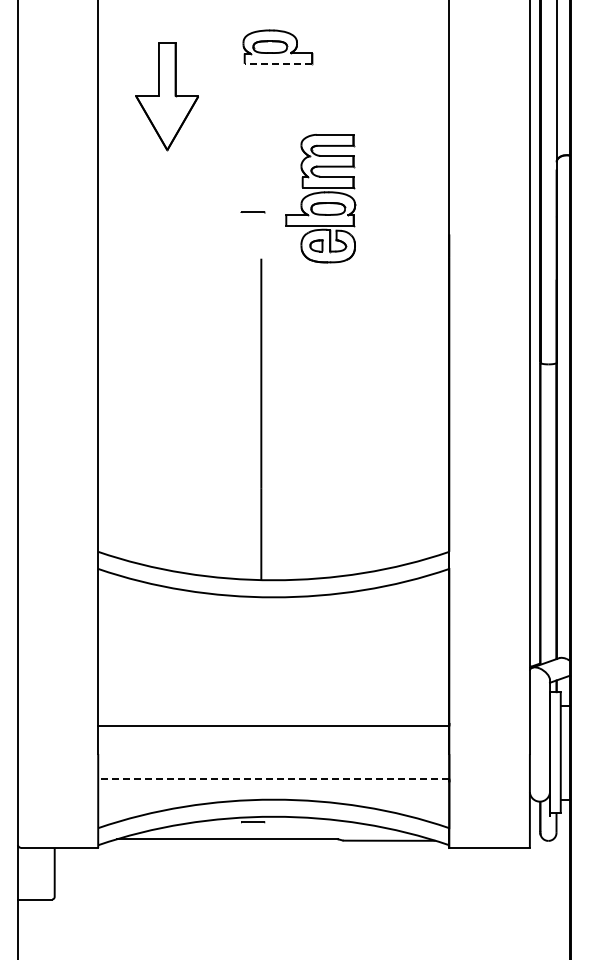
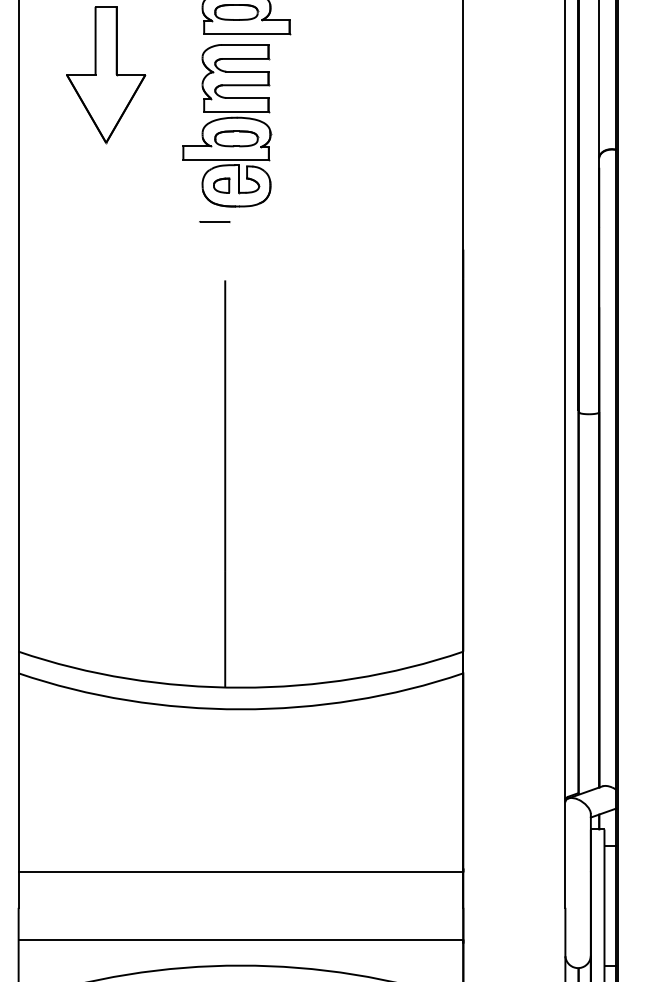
line: (278, 63) -> (246, 33), dashed -> solid
part: (320, 198) -> (226, 125), moved
line: (273, 779) -> (240, 940), dashed -> solid

